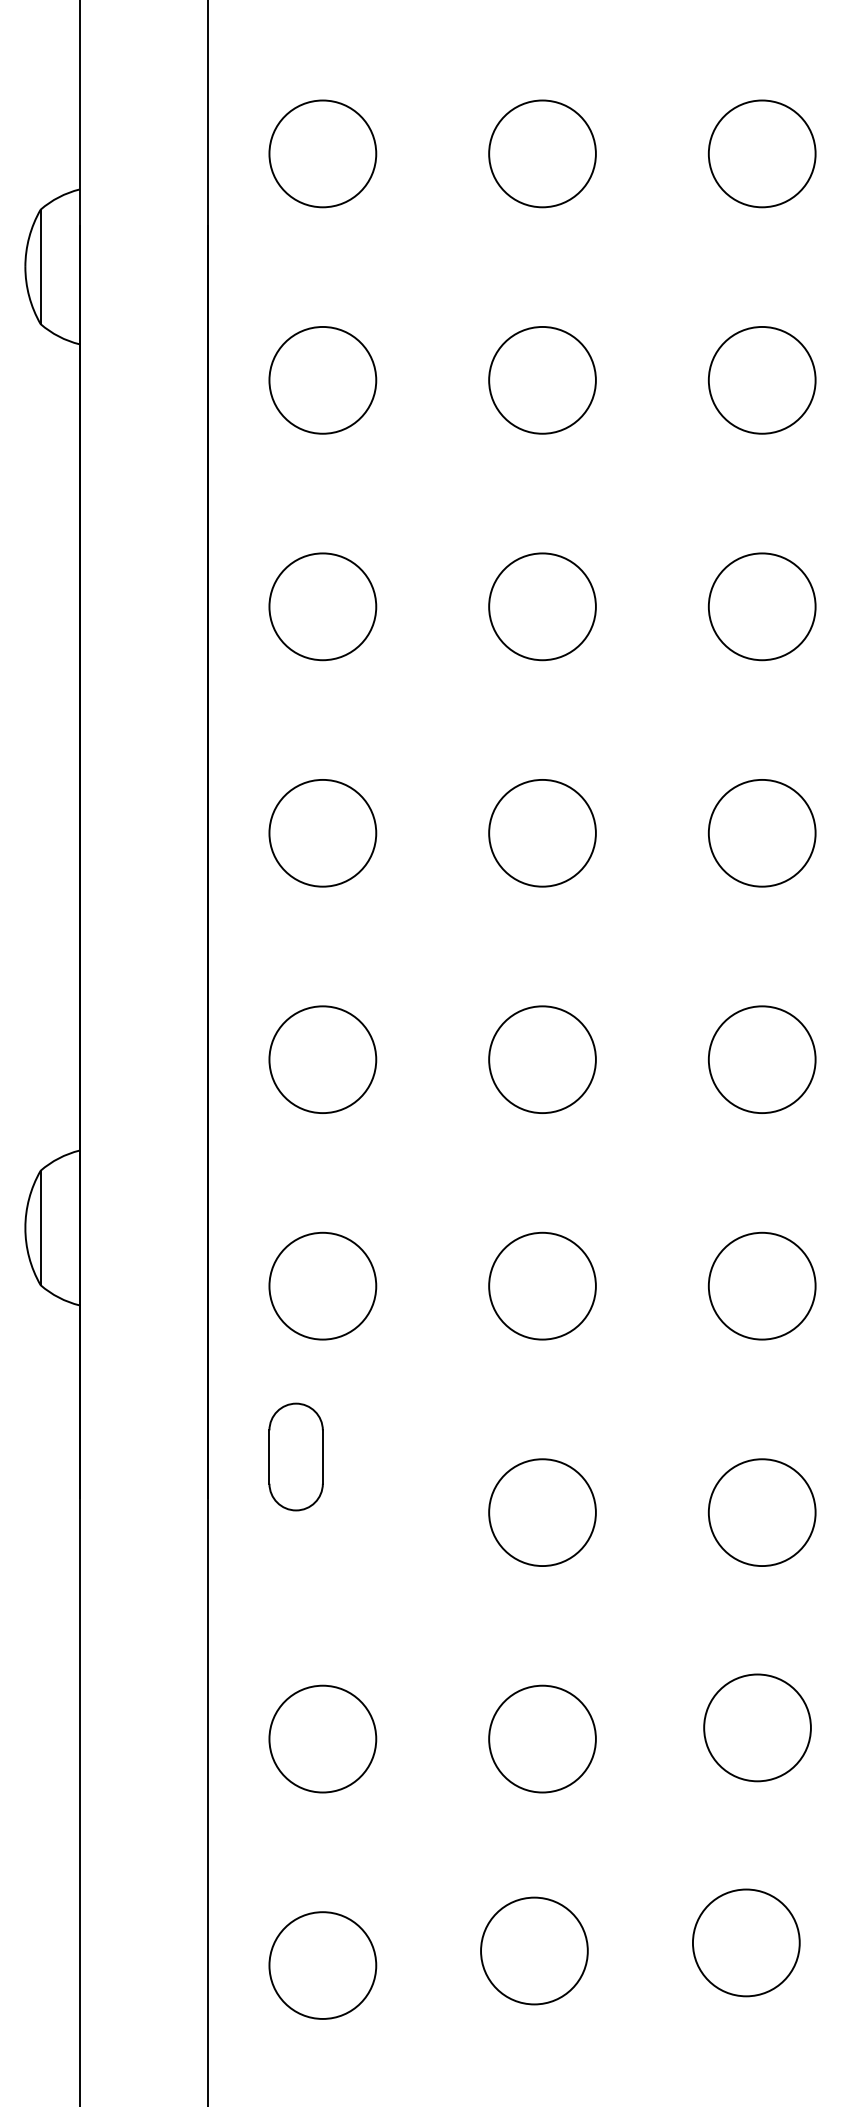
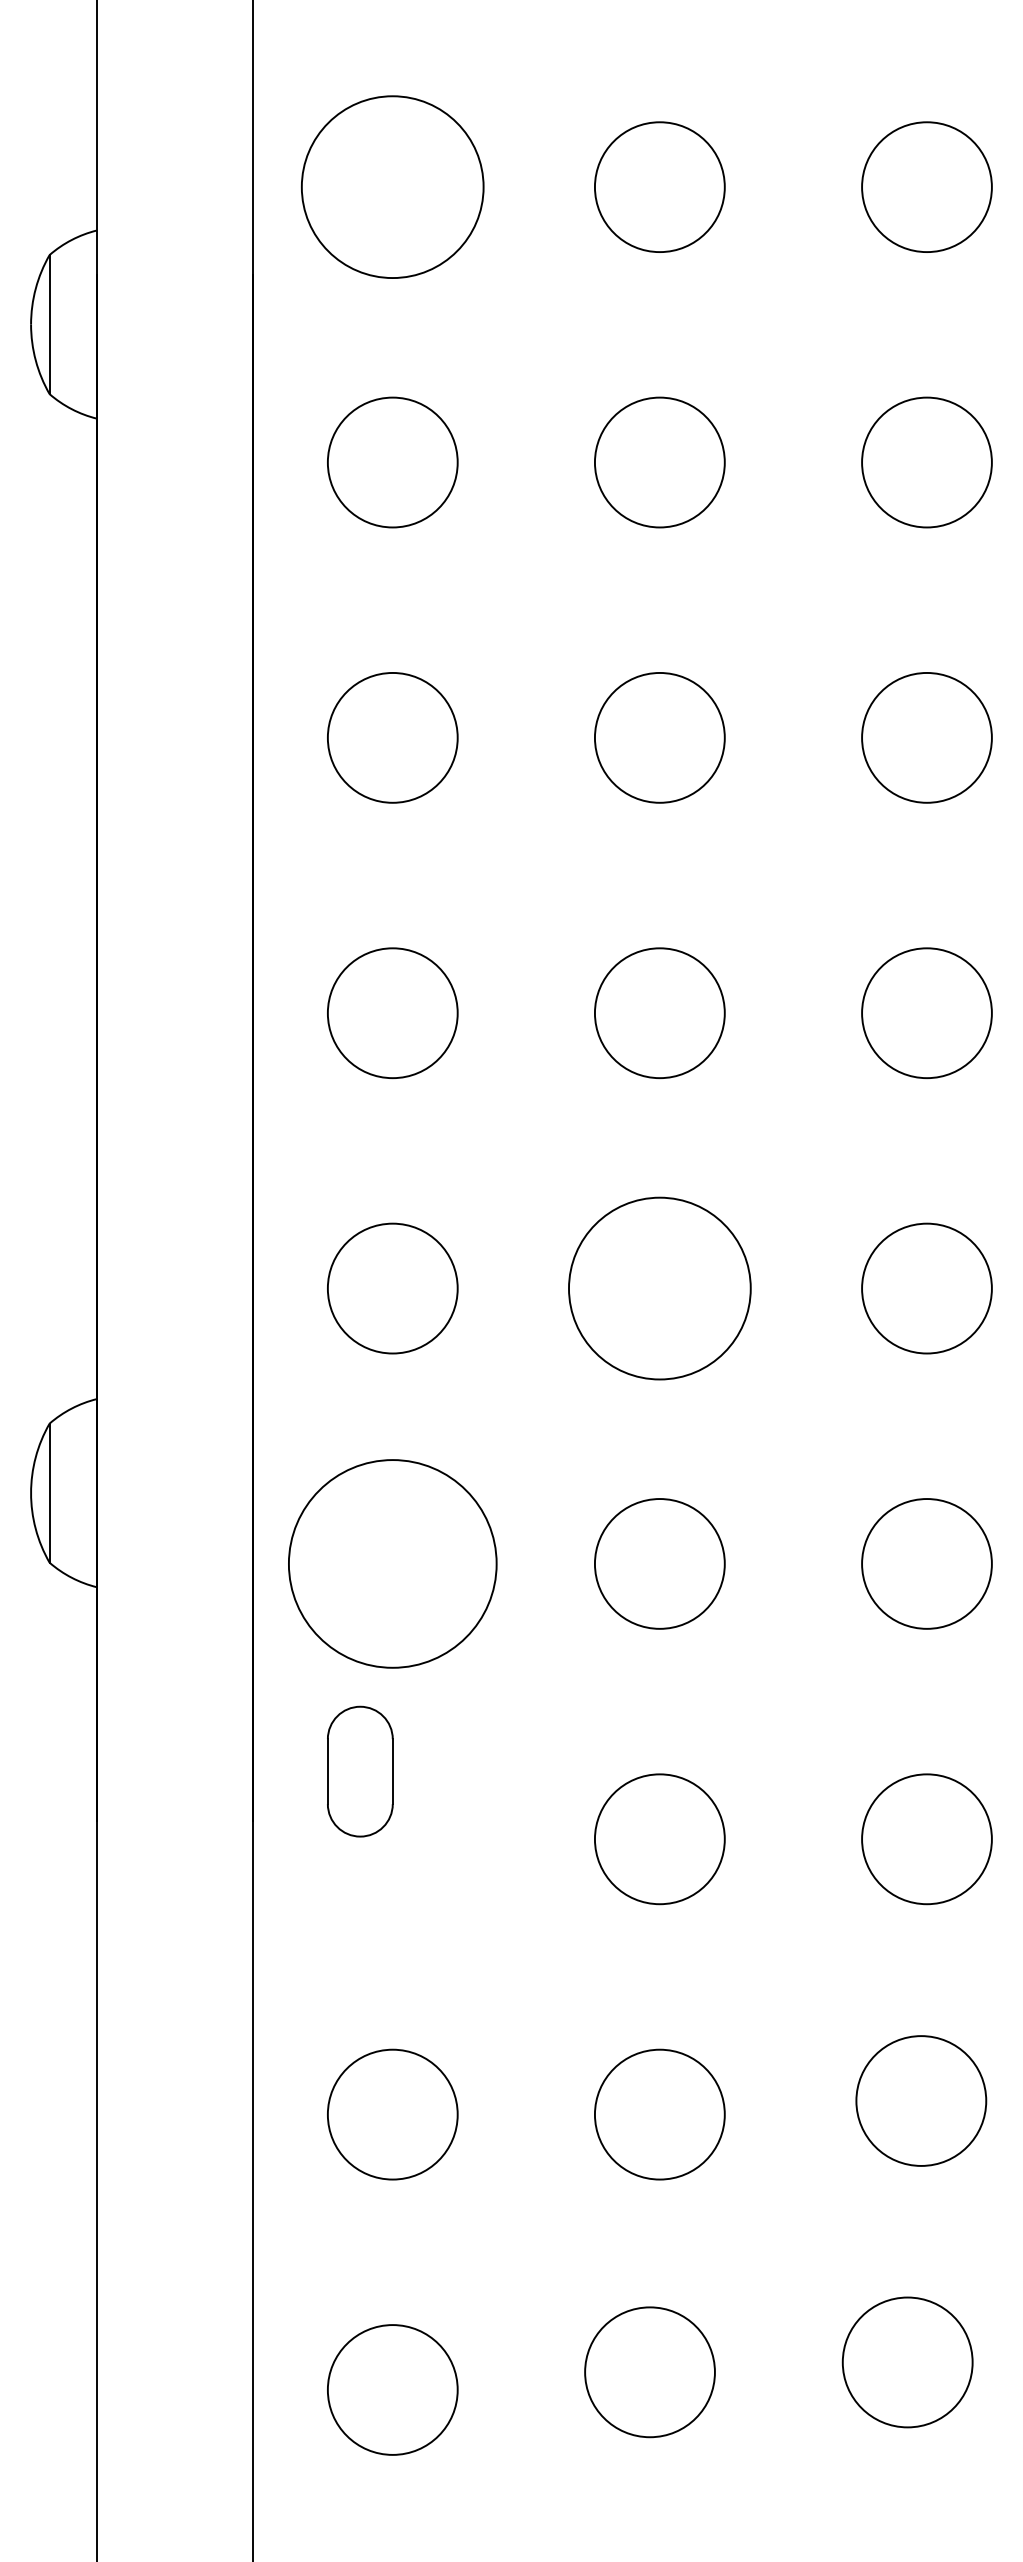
circle: (322, 153) -> (392, 186), size x1.4
circle: (542, 1059) -> (659, 1288), size x1.4
circle: (322, 1285) -> (392, 1563), size x1.6

